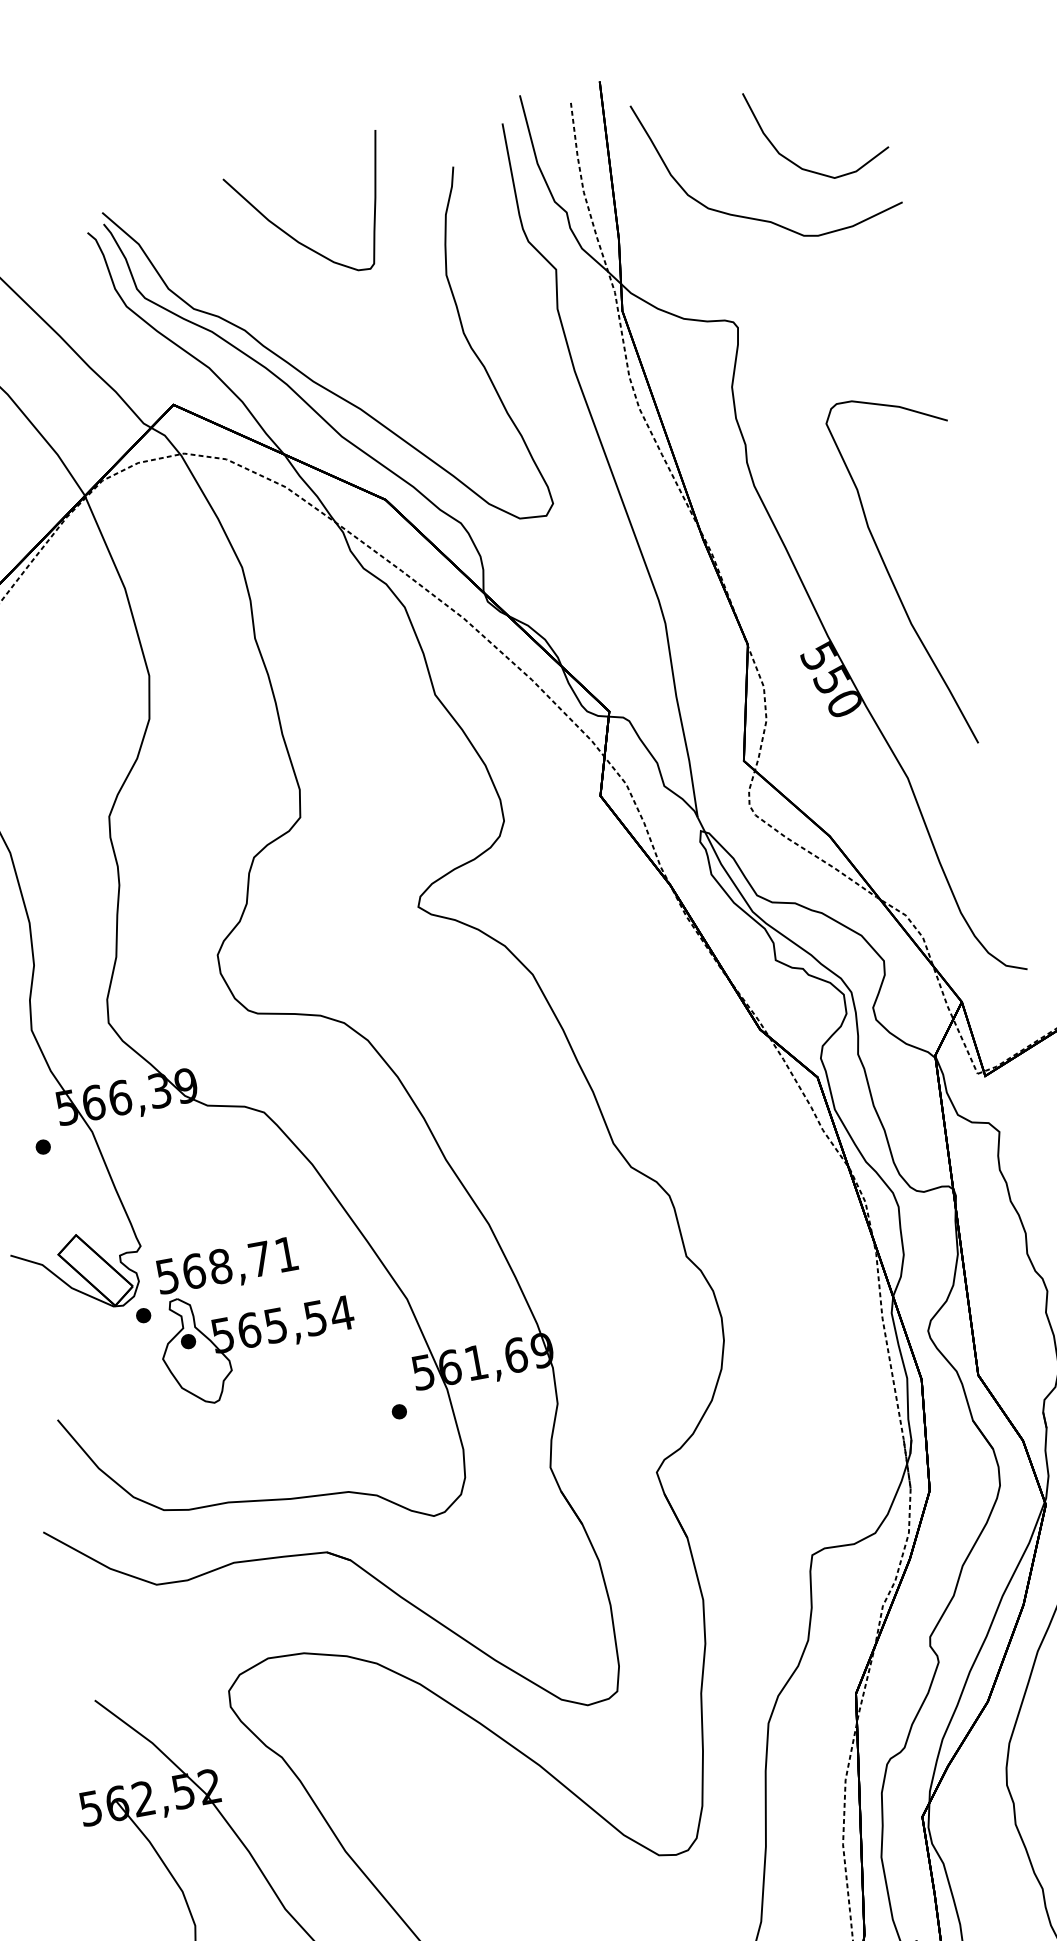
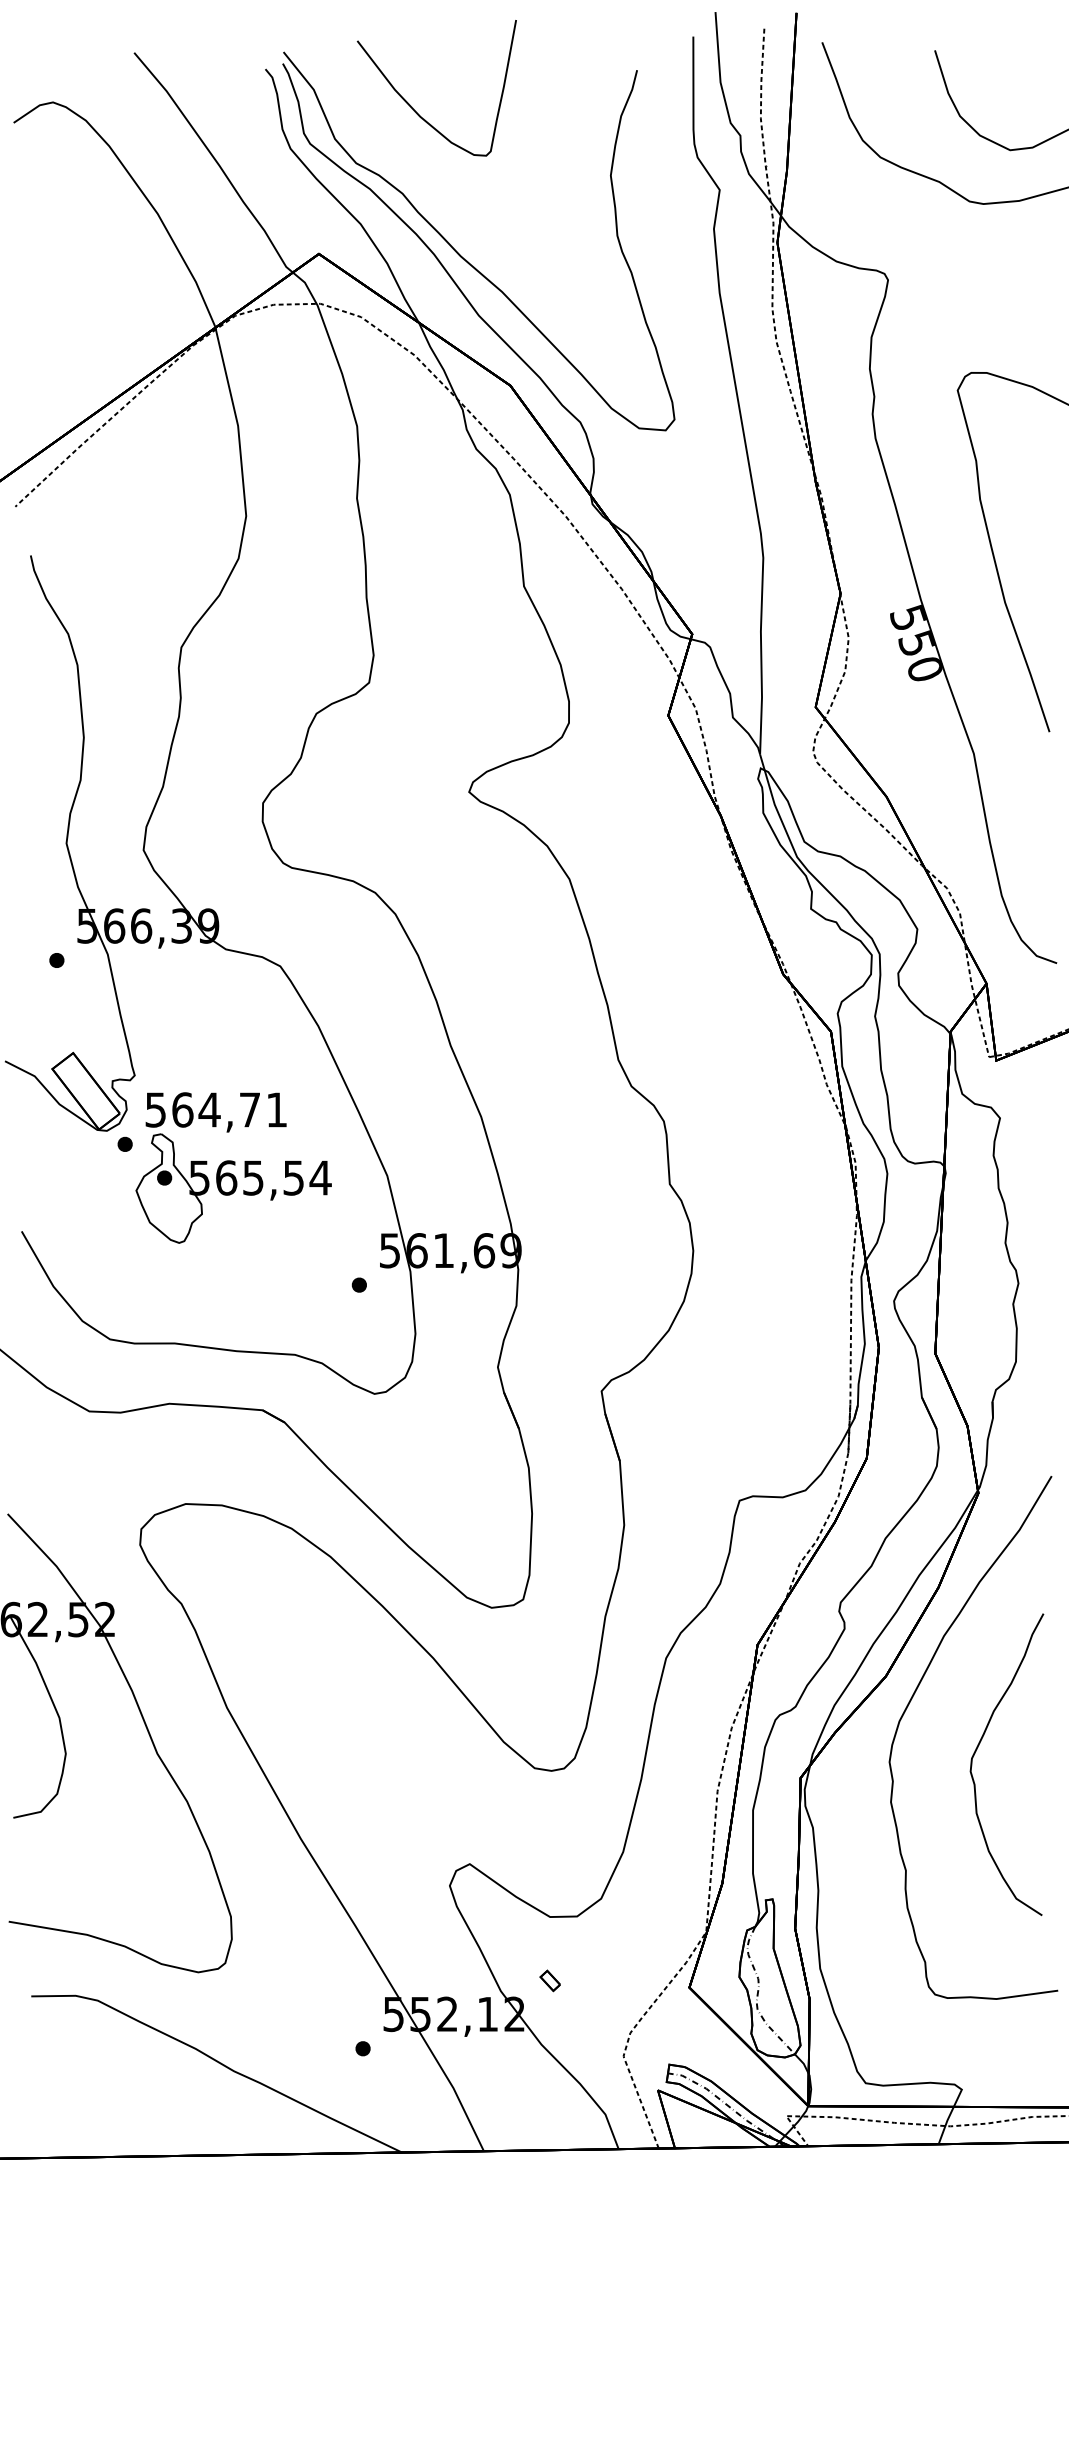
curve: (287, 232) -> (411, 105), moved
text: (220, 1266) -> (209, 1109), 568,71 -> 564,71

